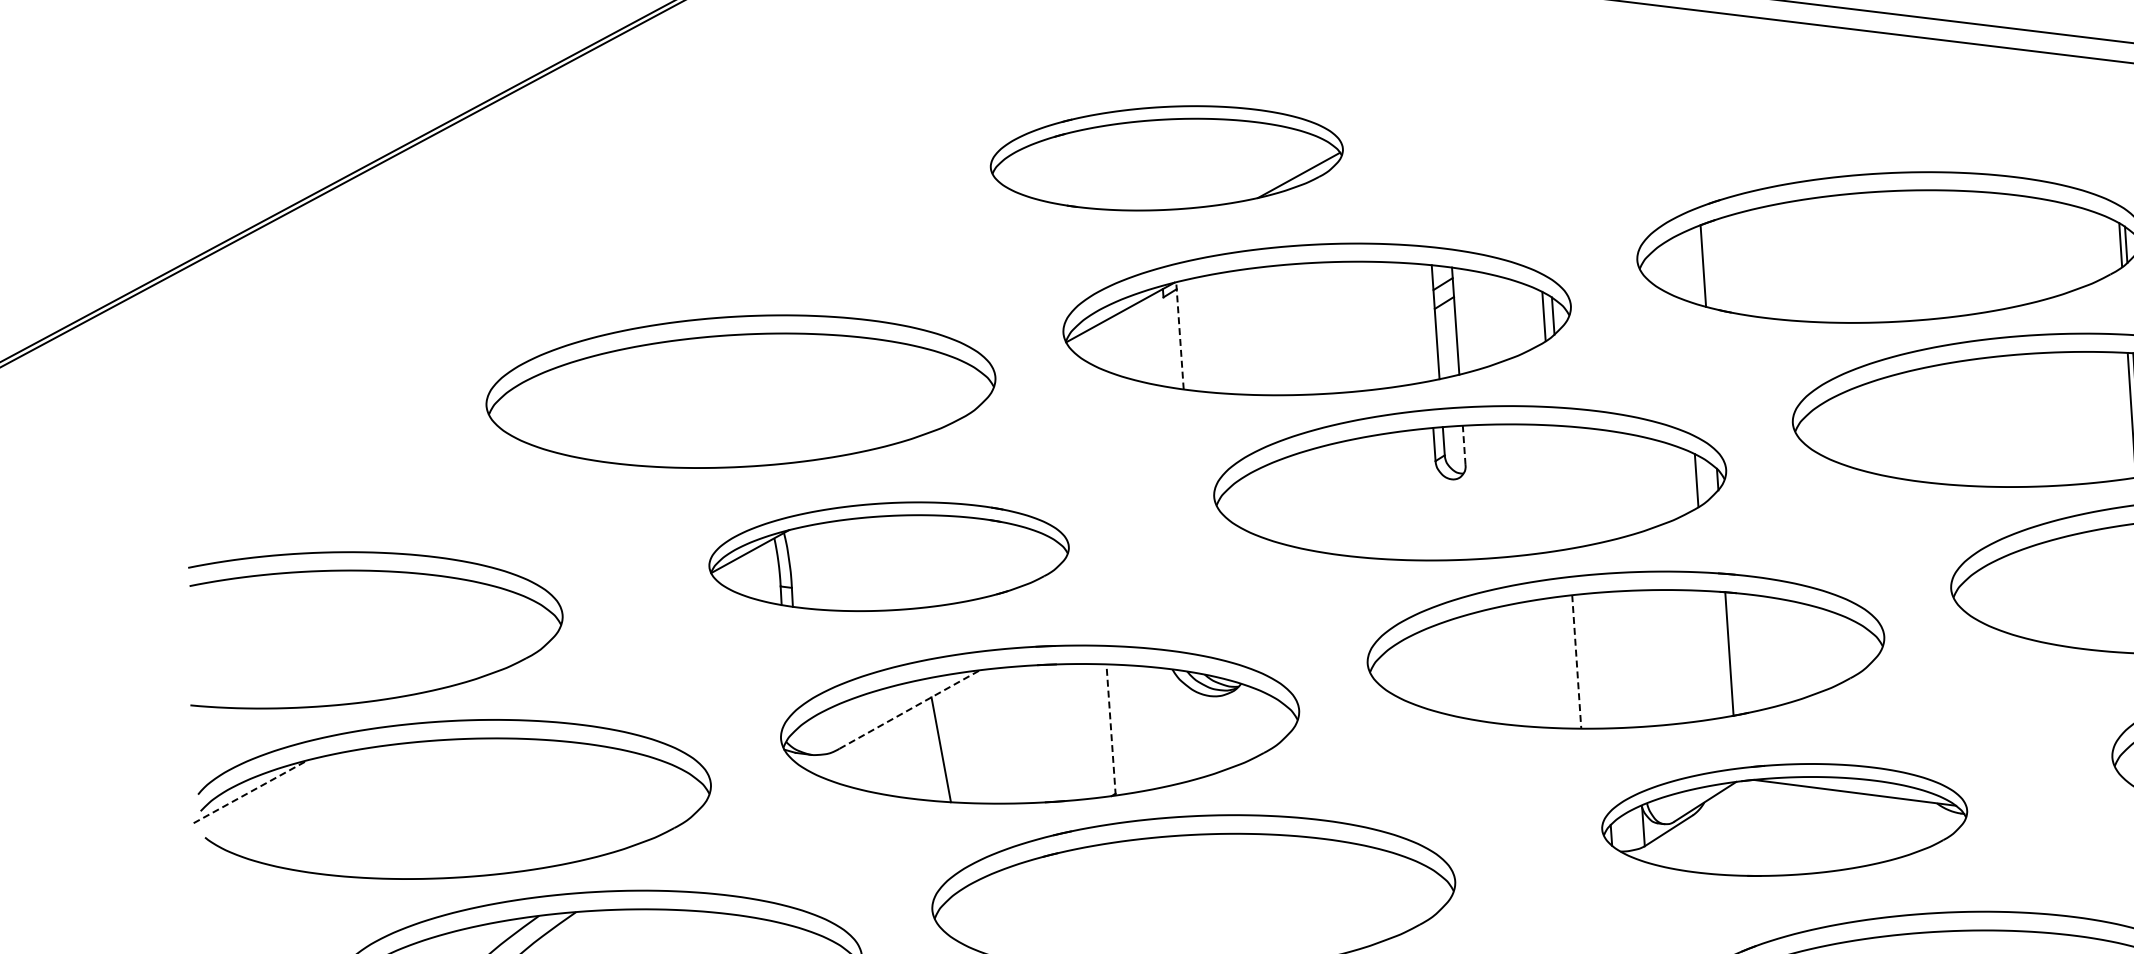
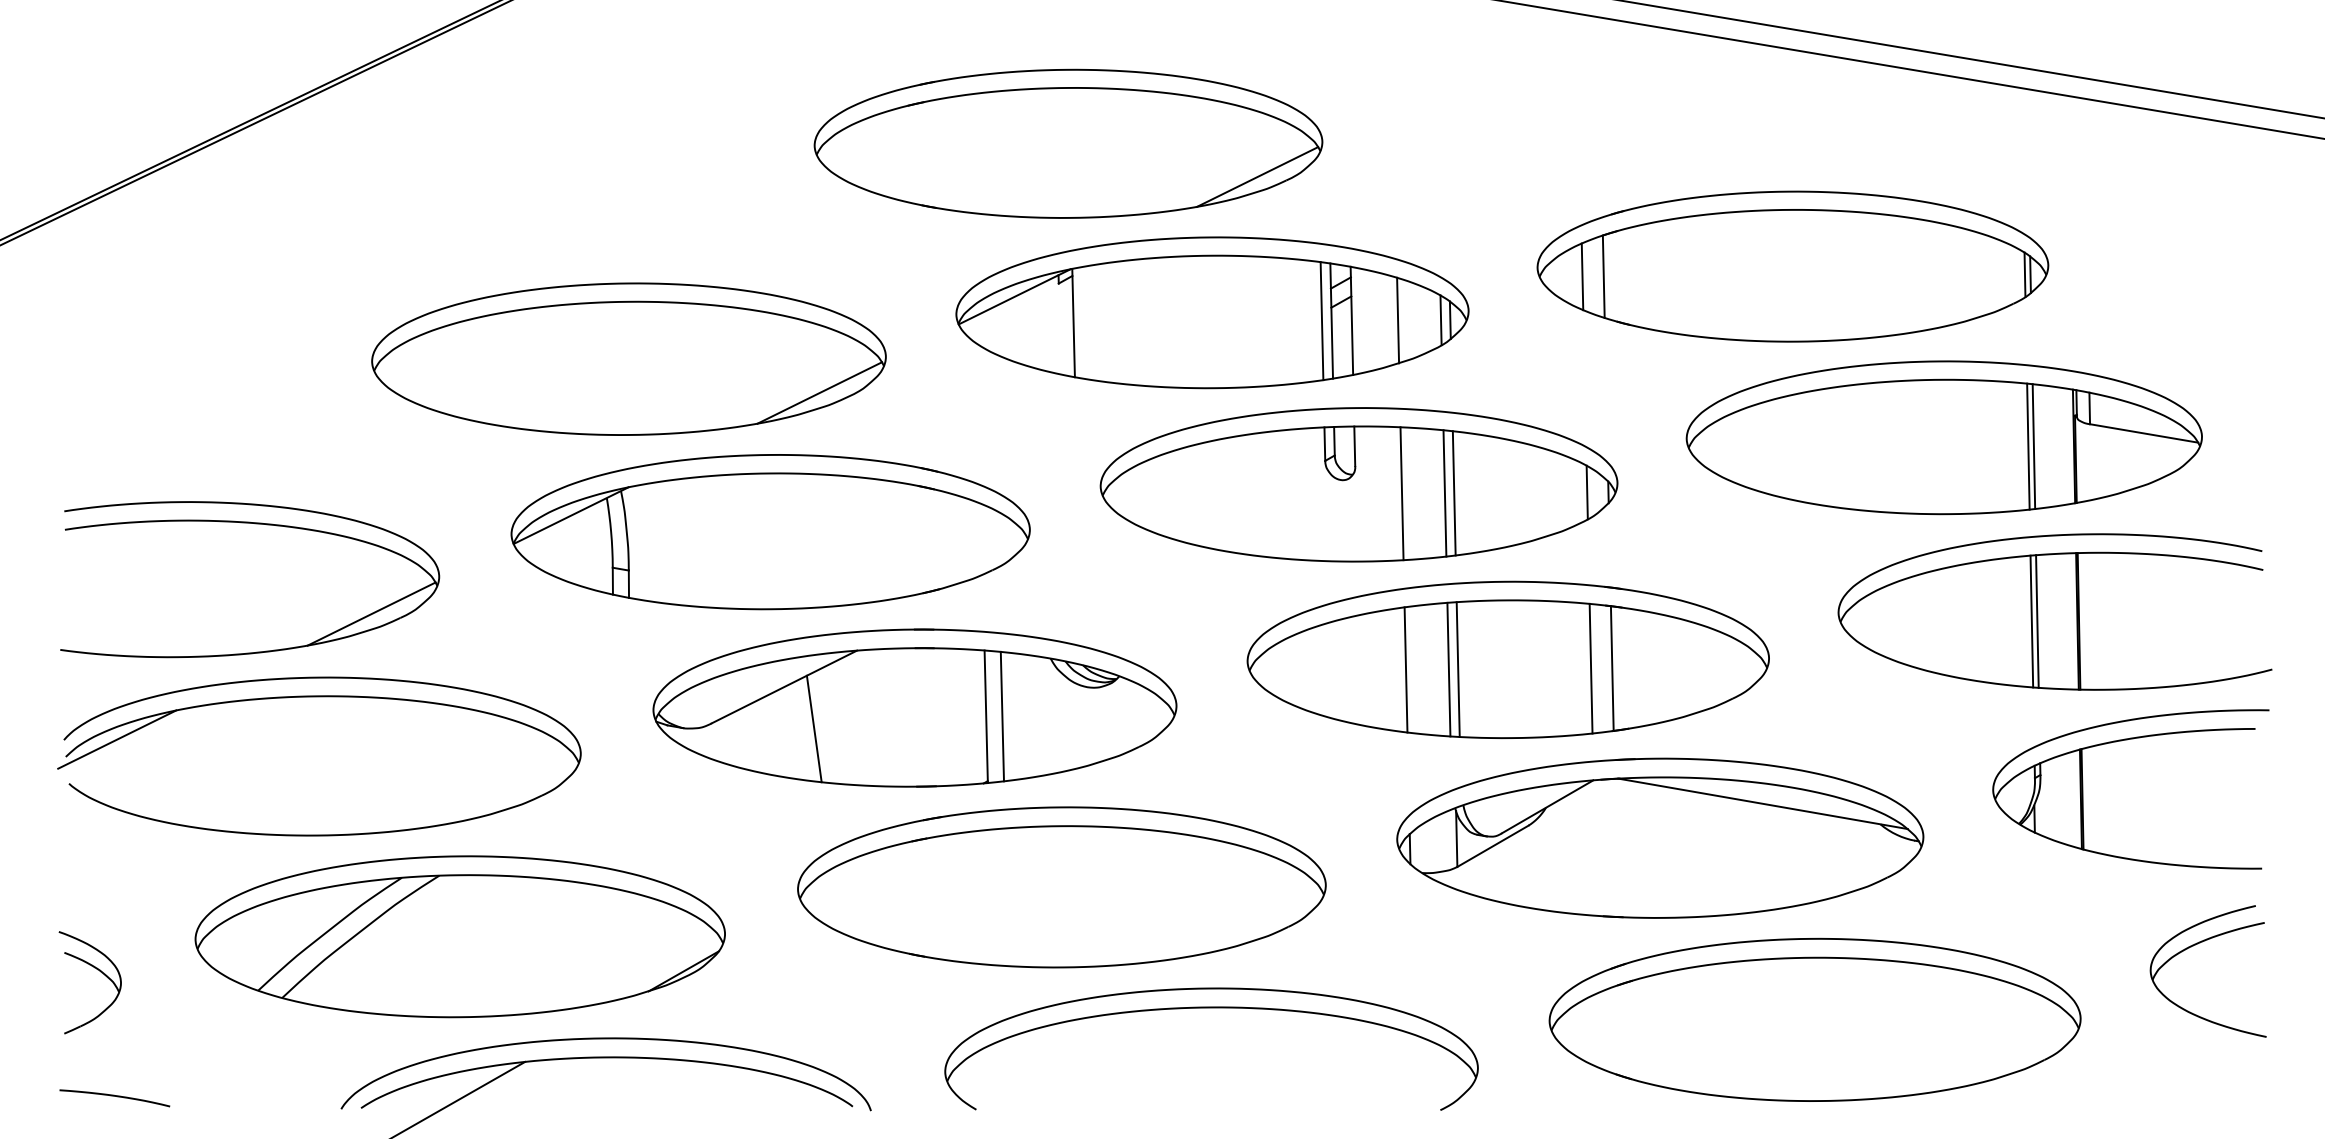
part: (1166, 158) -> (1068, 143), size x1.43
line: (1682, 266) -> (1582, 276), added
line: (1501, 318) -> (1398, 320), added
line: (1425, 323) -> (1321, 321), added
line: (1179, 335) -> (1073, 322), dashed -> solid
line: (931, 416) -> (819, 392), added
line: (1463, 445) -> (1354, 446), dashed -> solid
line: (1564, 487) -> (1453, 493), added
line: (1555, 488) -> (1444, 493), added
line: (1512, 489) -> (1401, 493), added
part: (889, 557) -> (770, 532), size x1.43
line: (1707, 654) -> (1590, 668), added
line: (497, 655) -> (371, 613), added
line: (1567, 662) -> (1448, 669), added
line: (1577, 662) -> (1458, 670), dashed -> solid
line: (1524, 664) -> (1405, 669), added
line: (909, 709) -> (784, 686), dashed -> solid
line: (1127, 728) -> (1002, 716), added
line: (1111, 729) -> (986, 716), dashed -> solid
line: (251, 791) -> (117, 739), dashed -> solid
part: (1784, 819) -> (1660, 837), size x1.43

